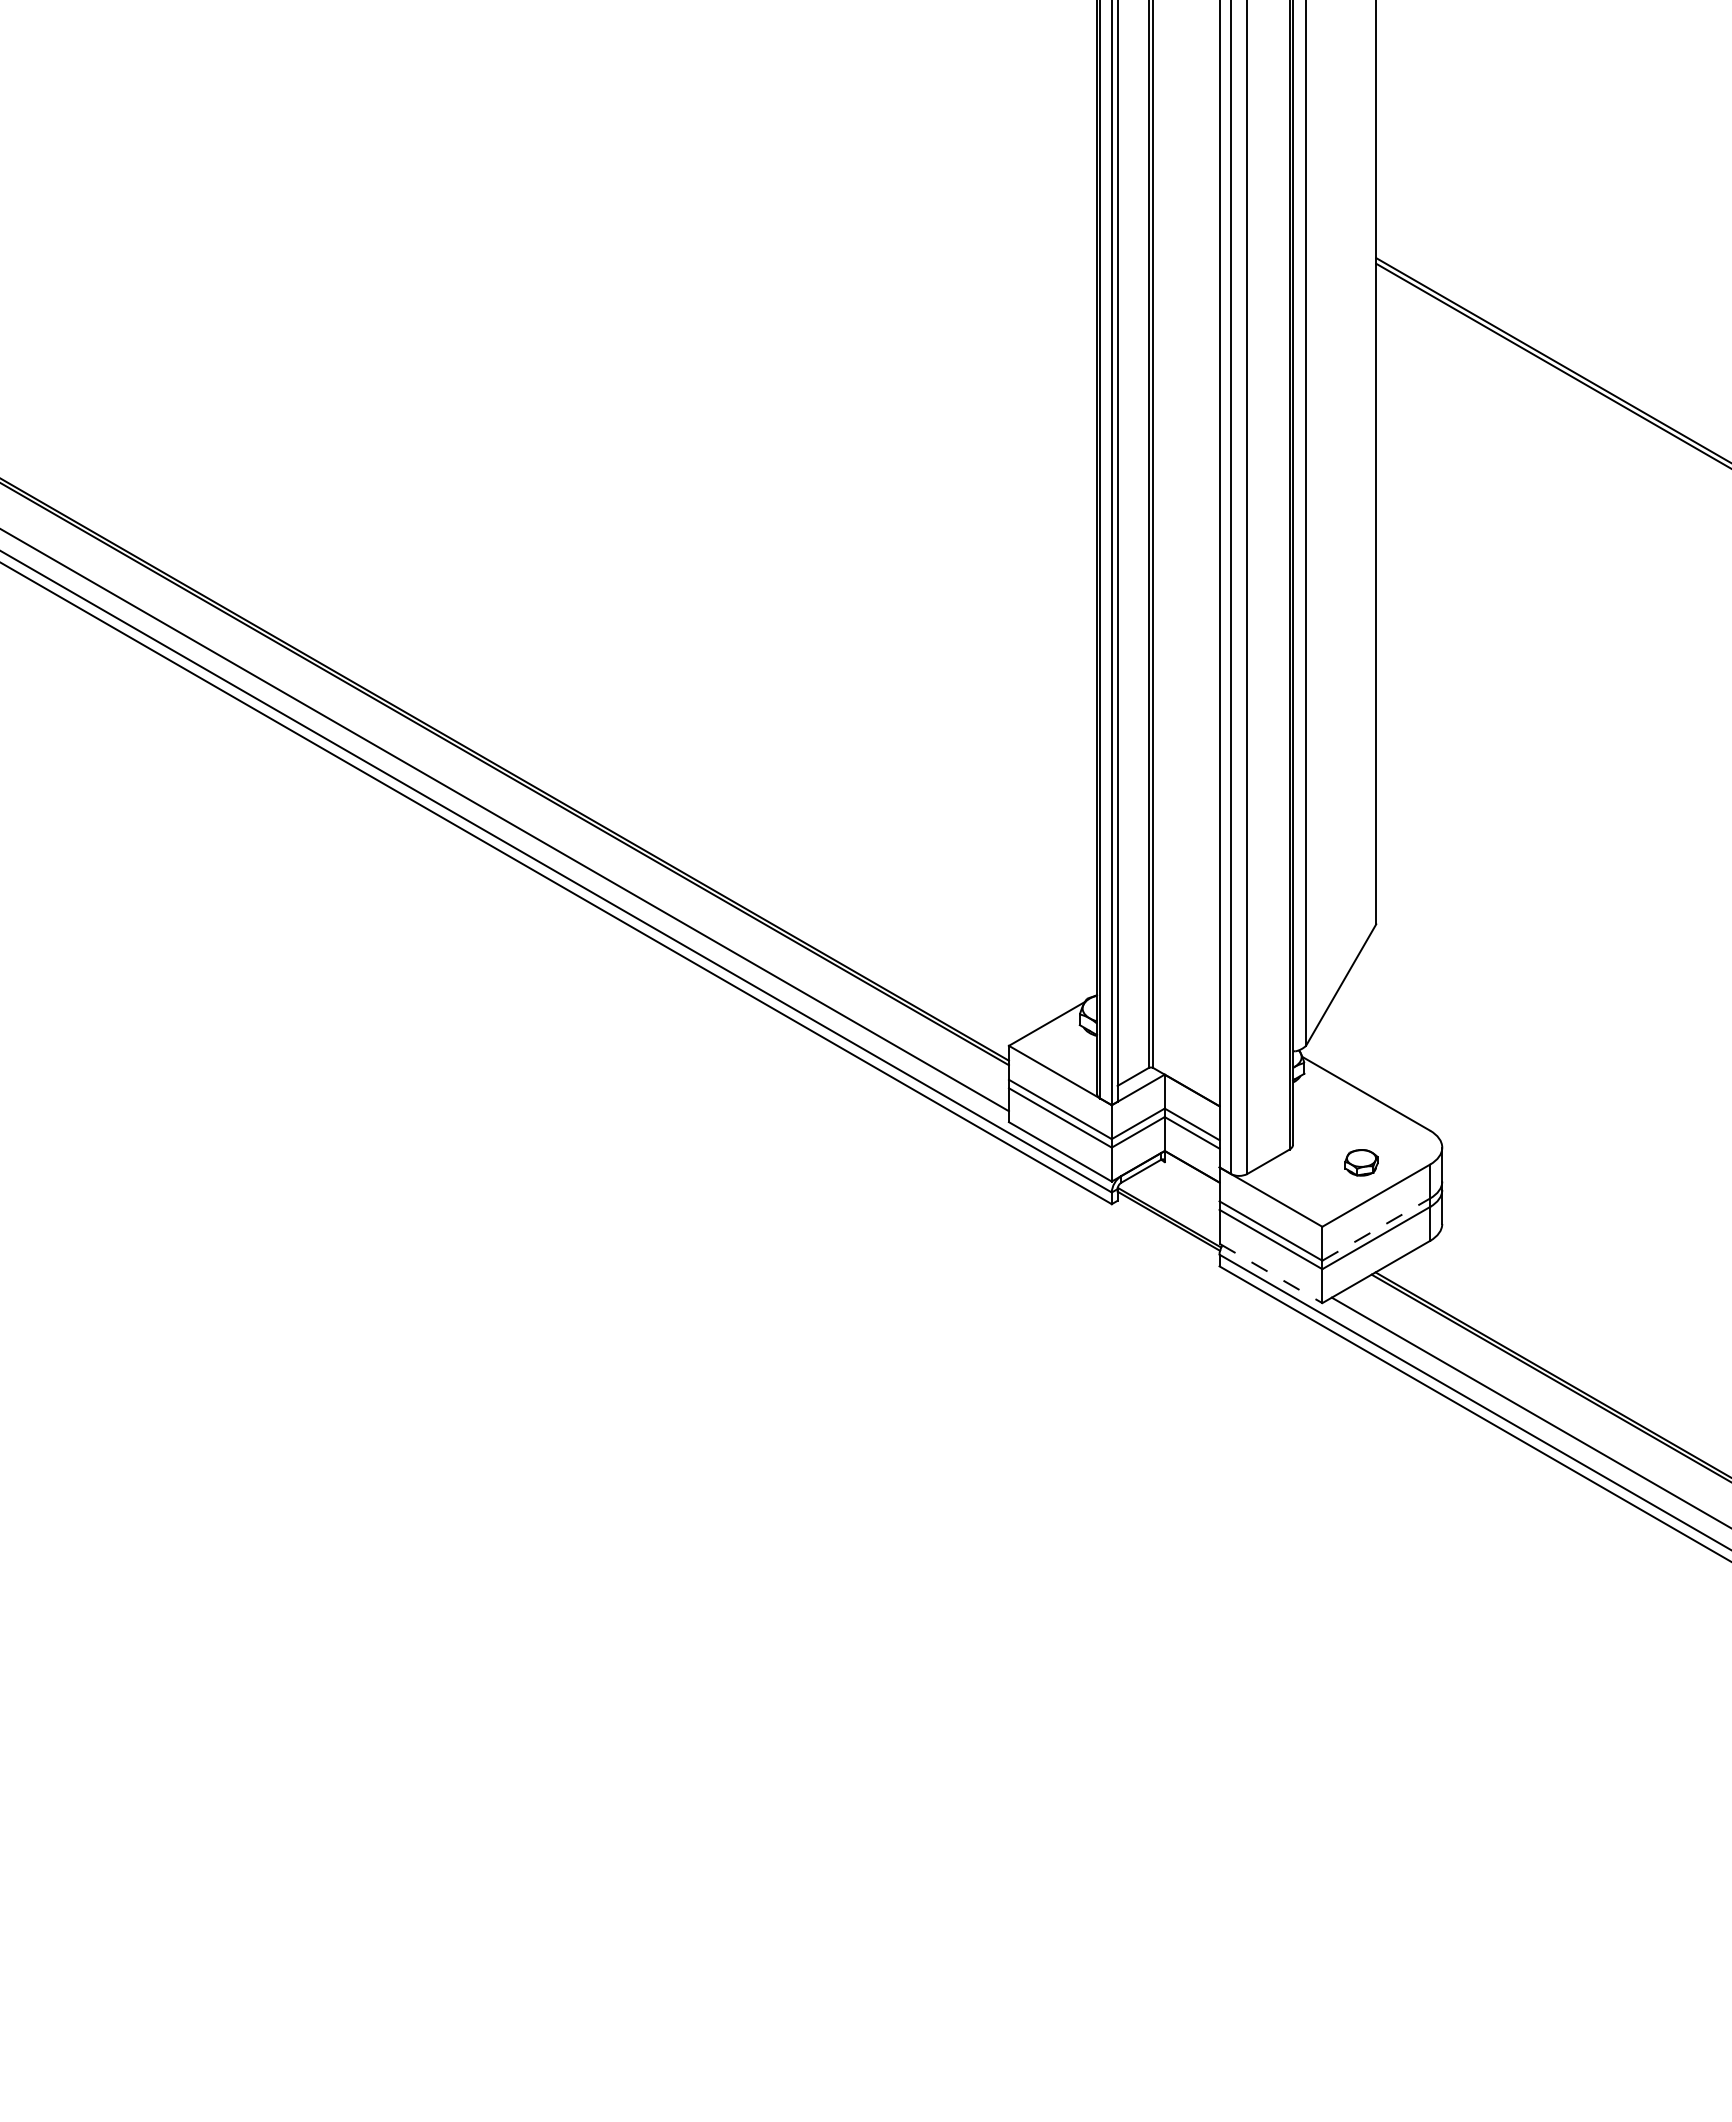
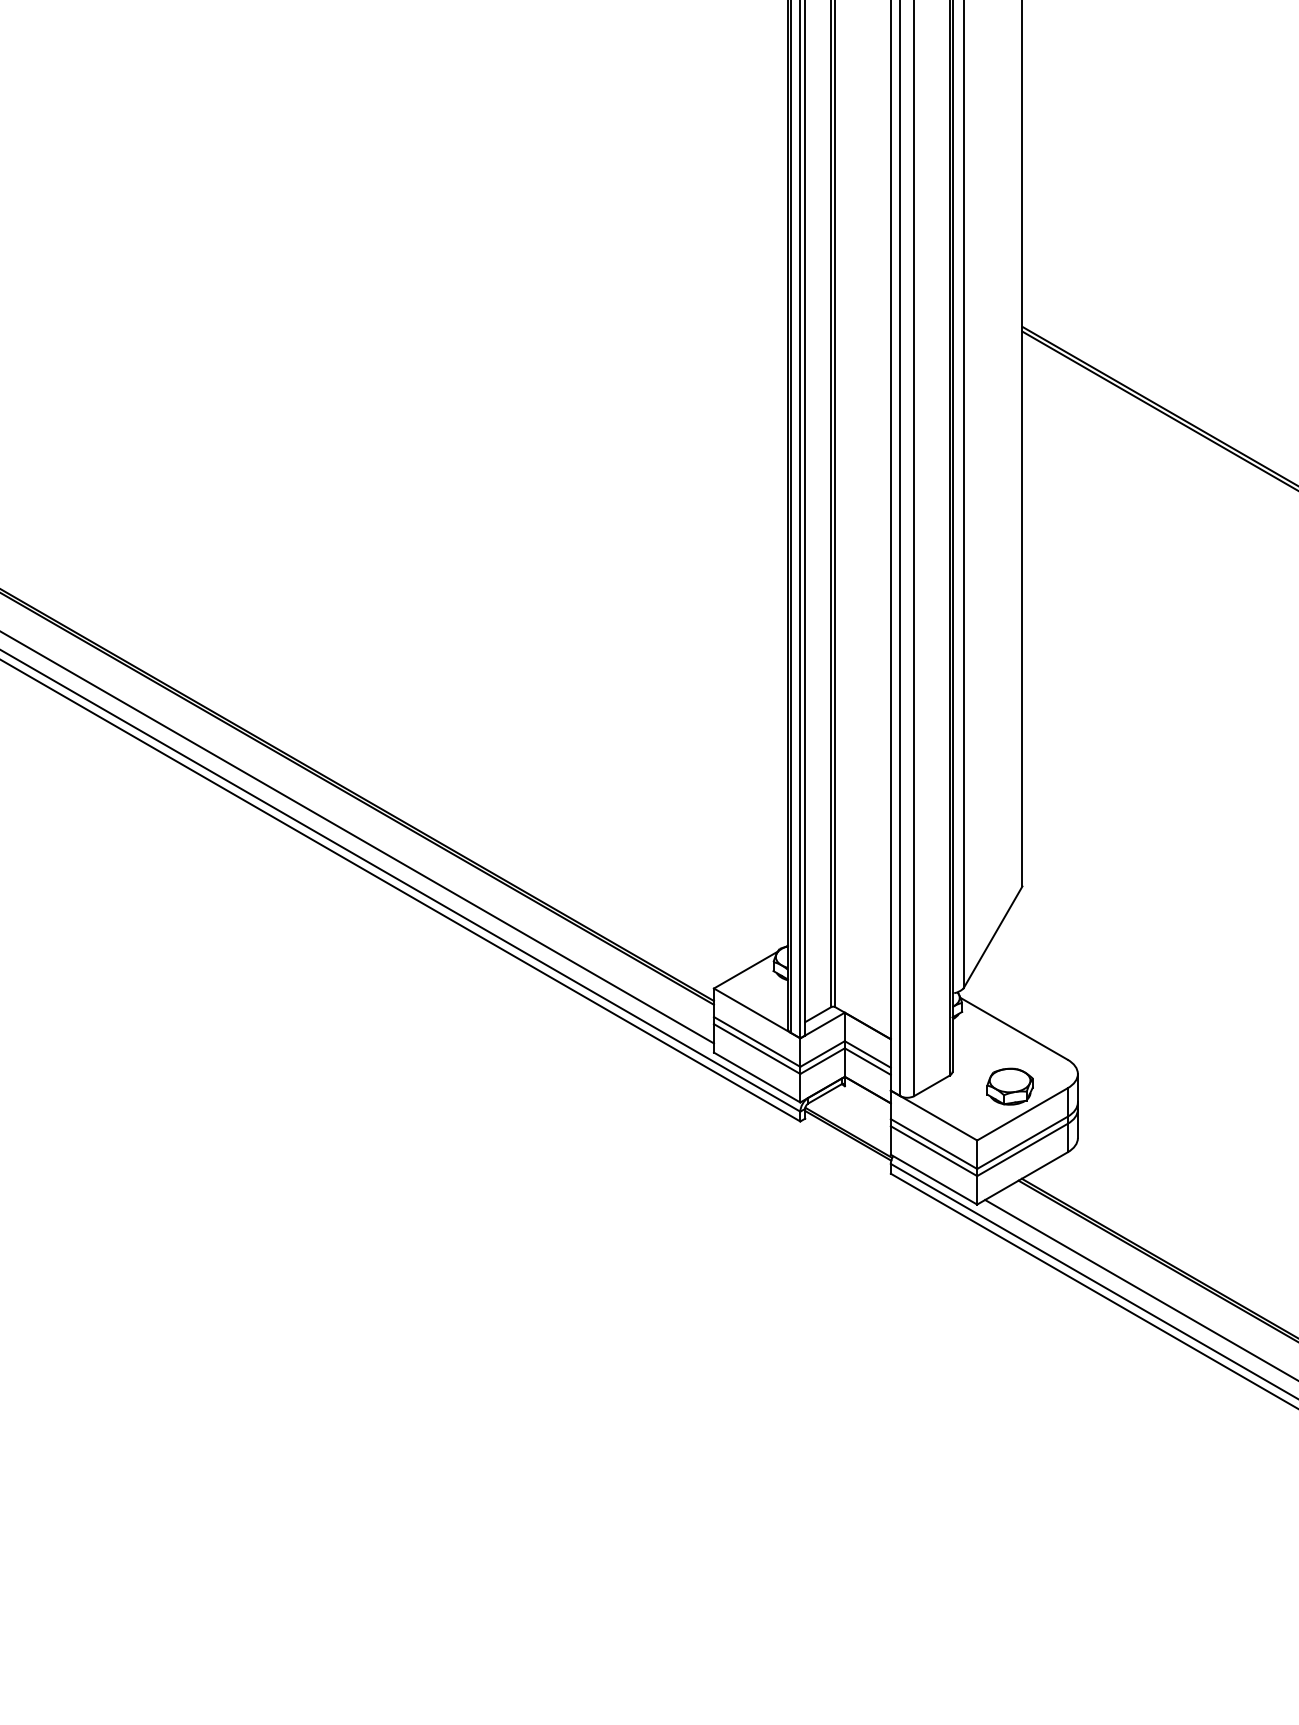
part: (1361, 1162) -> (1010, 1086), size x1.67
line: (1376, 1229) -> (1022, 1142), dashed -> solid
line: (1271, 1273) -> (934, 1179), dashed -> solid

